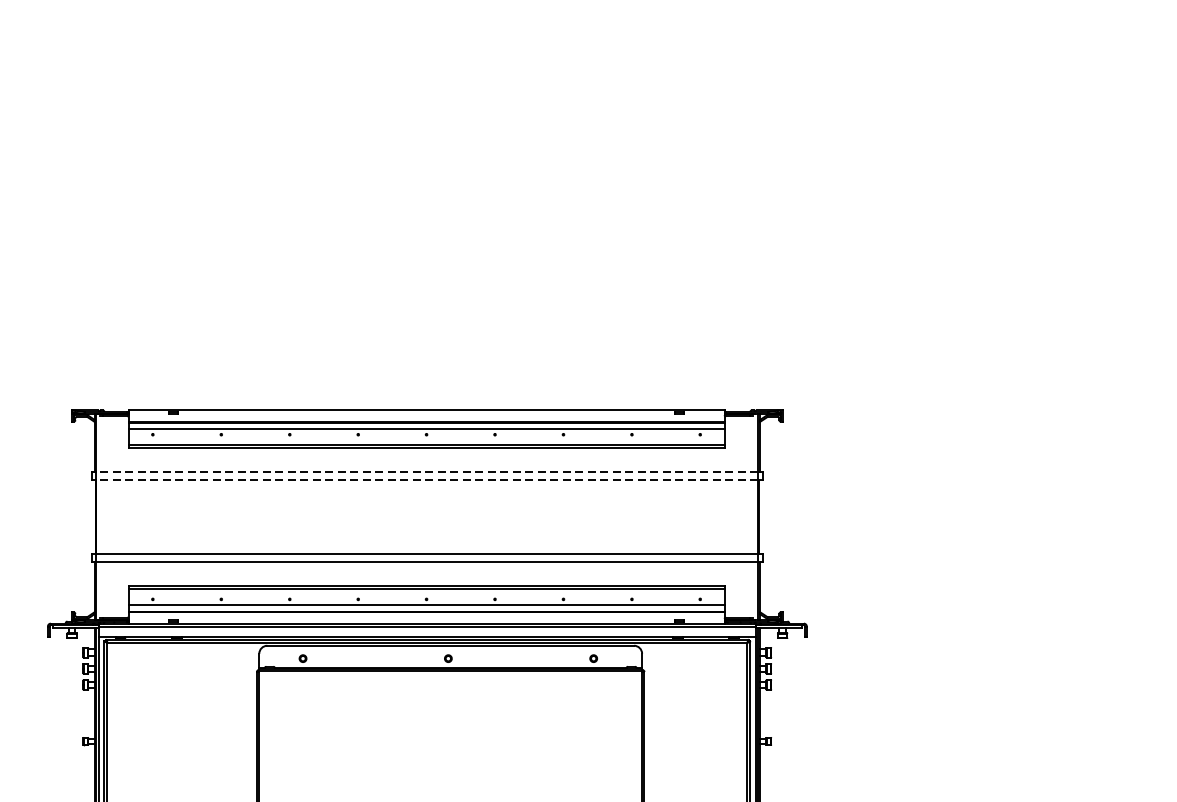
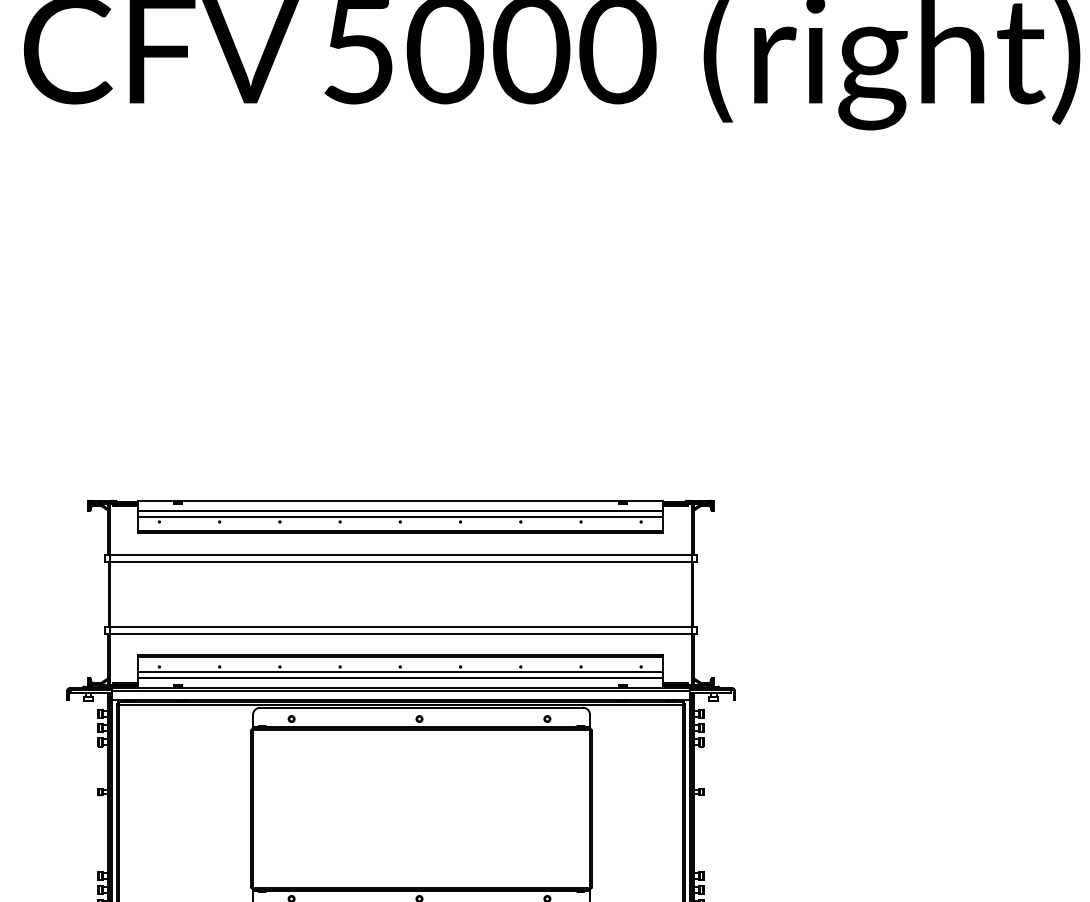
line: (426, 471) -> (400, 554), dashed -> solid
line: (426, 479) -> (400, 561), dashed -> solid

